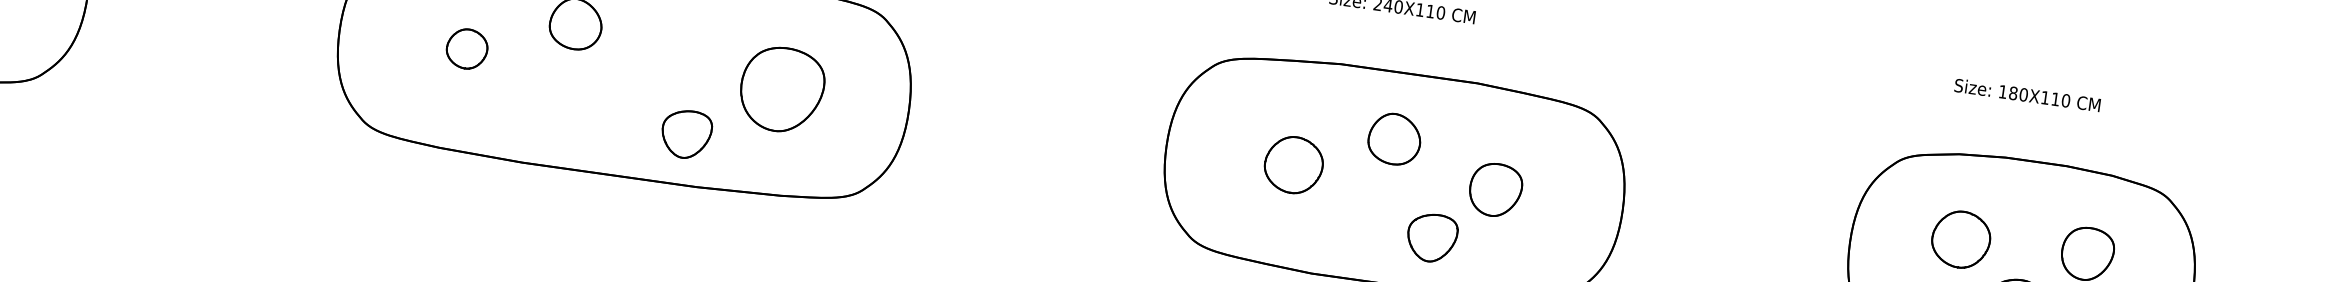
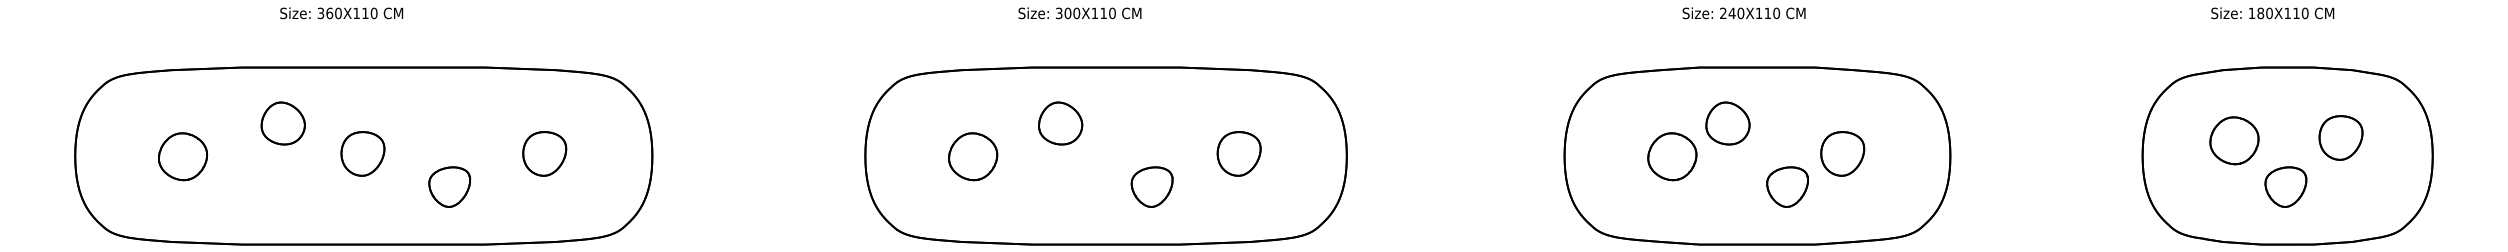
part: (467, 48) -> (973, 156), size x1.43
part: (781, 89) -> (1238, 153), size x0.62
part: (685, 133) -> (1151, 186), moved
part: (1394, 139) -> (1727, 123), moved
part: (1432, 237) -> (1787, 186), moved

